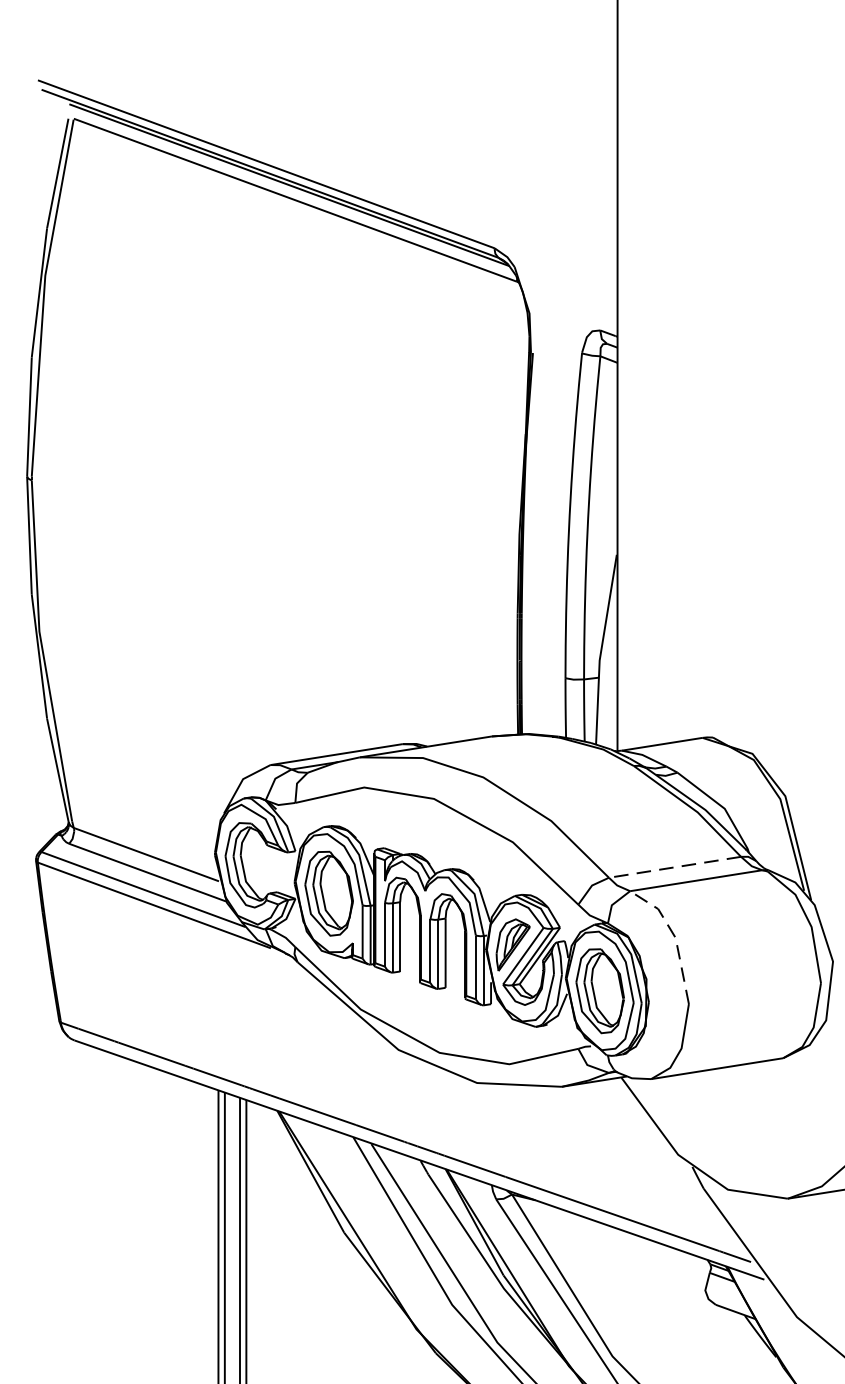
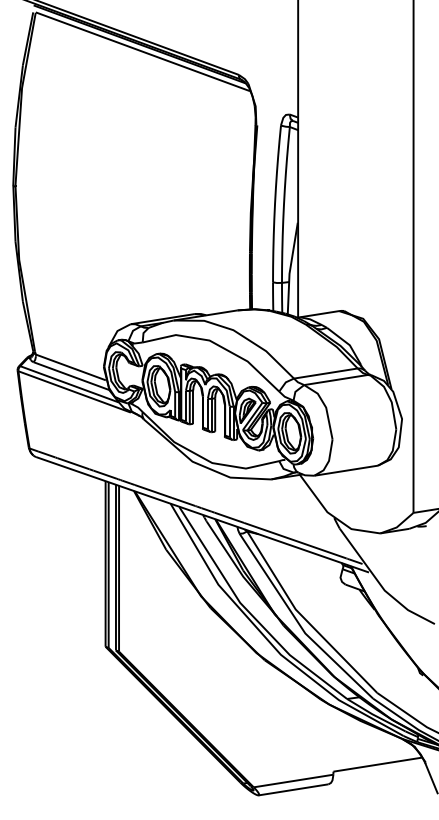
line: (674, 867) -> (325, 373), dashed -> solid
line: (674, 935) -> (325, 406), dashed -> solid

